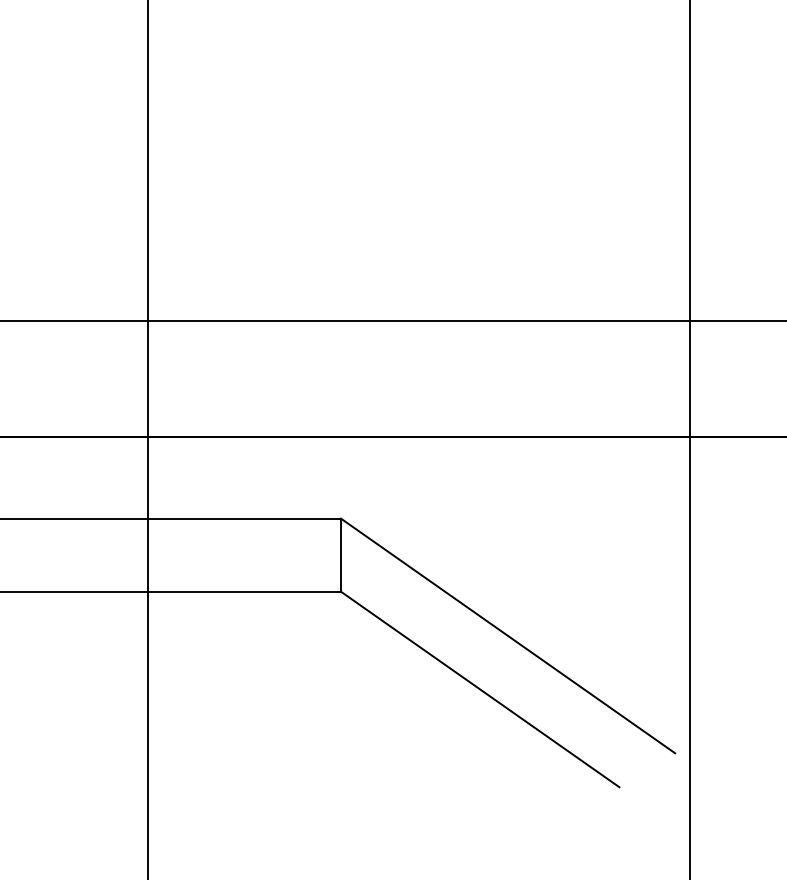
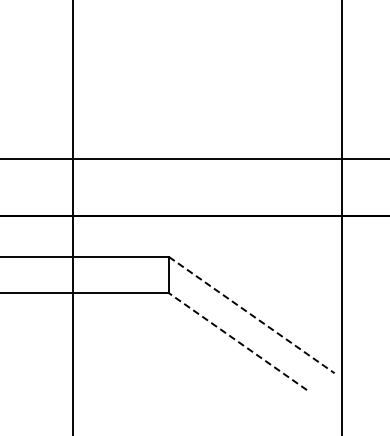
line: (509, 636) -> (252, 315), solid -> dashed
line: (479, 689) -> (237, 341), solid -> dashed

